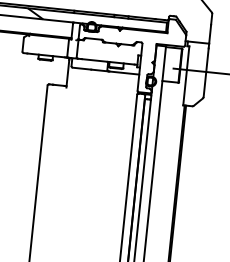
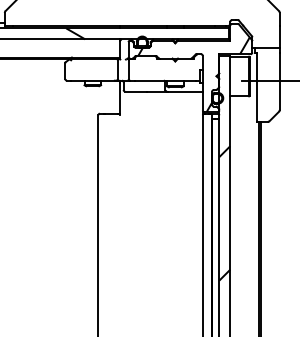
hatch: (132, 59) -> (193, 74), added
hatch: (147, 180) -> (224, 213), added

